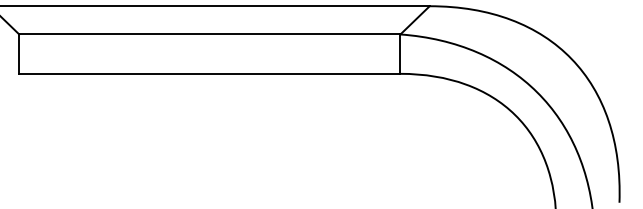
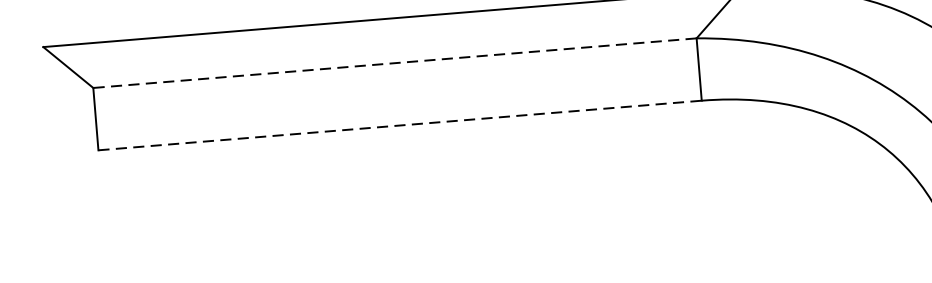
line: (209, 34) -> (394, 63), solid -> dashed
line: (209, 73) -> (399, 124), solid -> dashed

